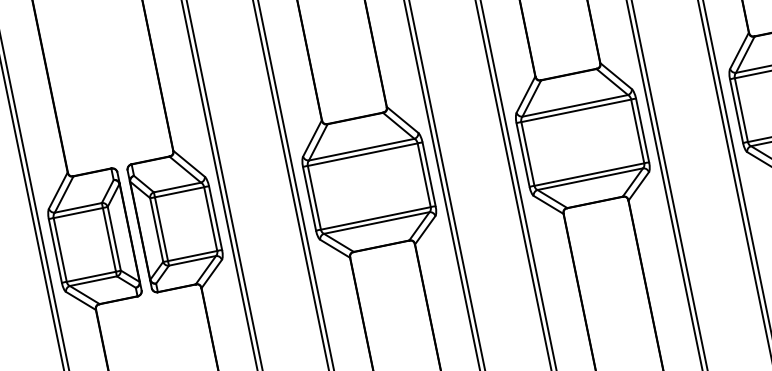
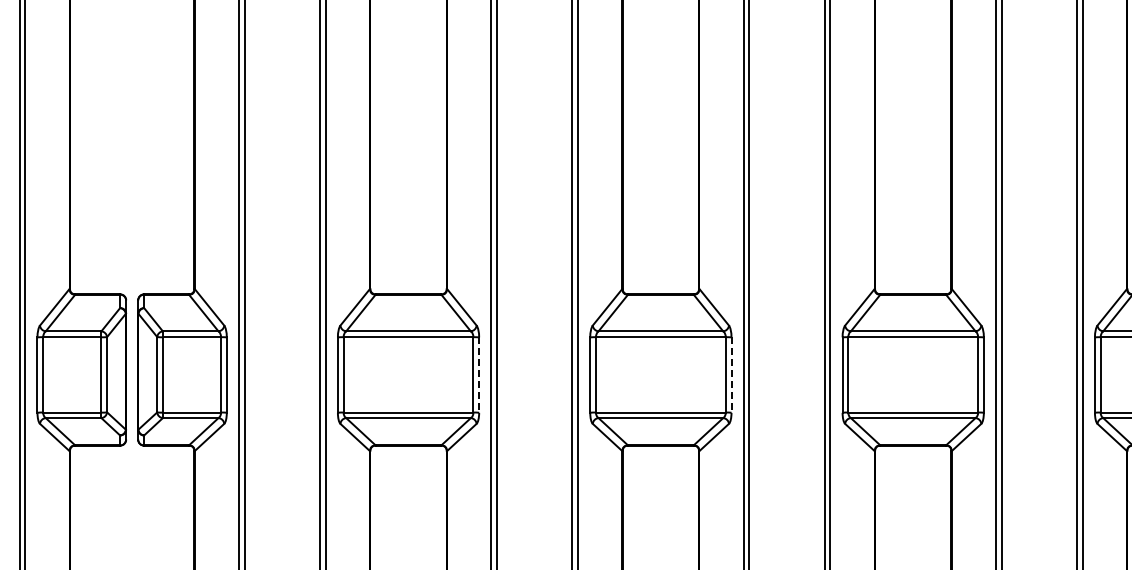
line: (642, 130) -> (731, 375), solid -> dashed
line: (429, 174) -> (479, 375), solid -> dashed

